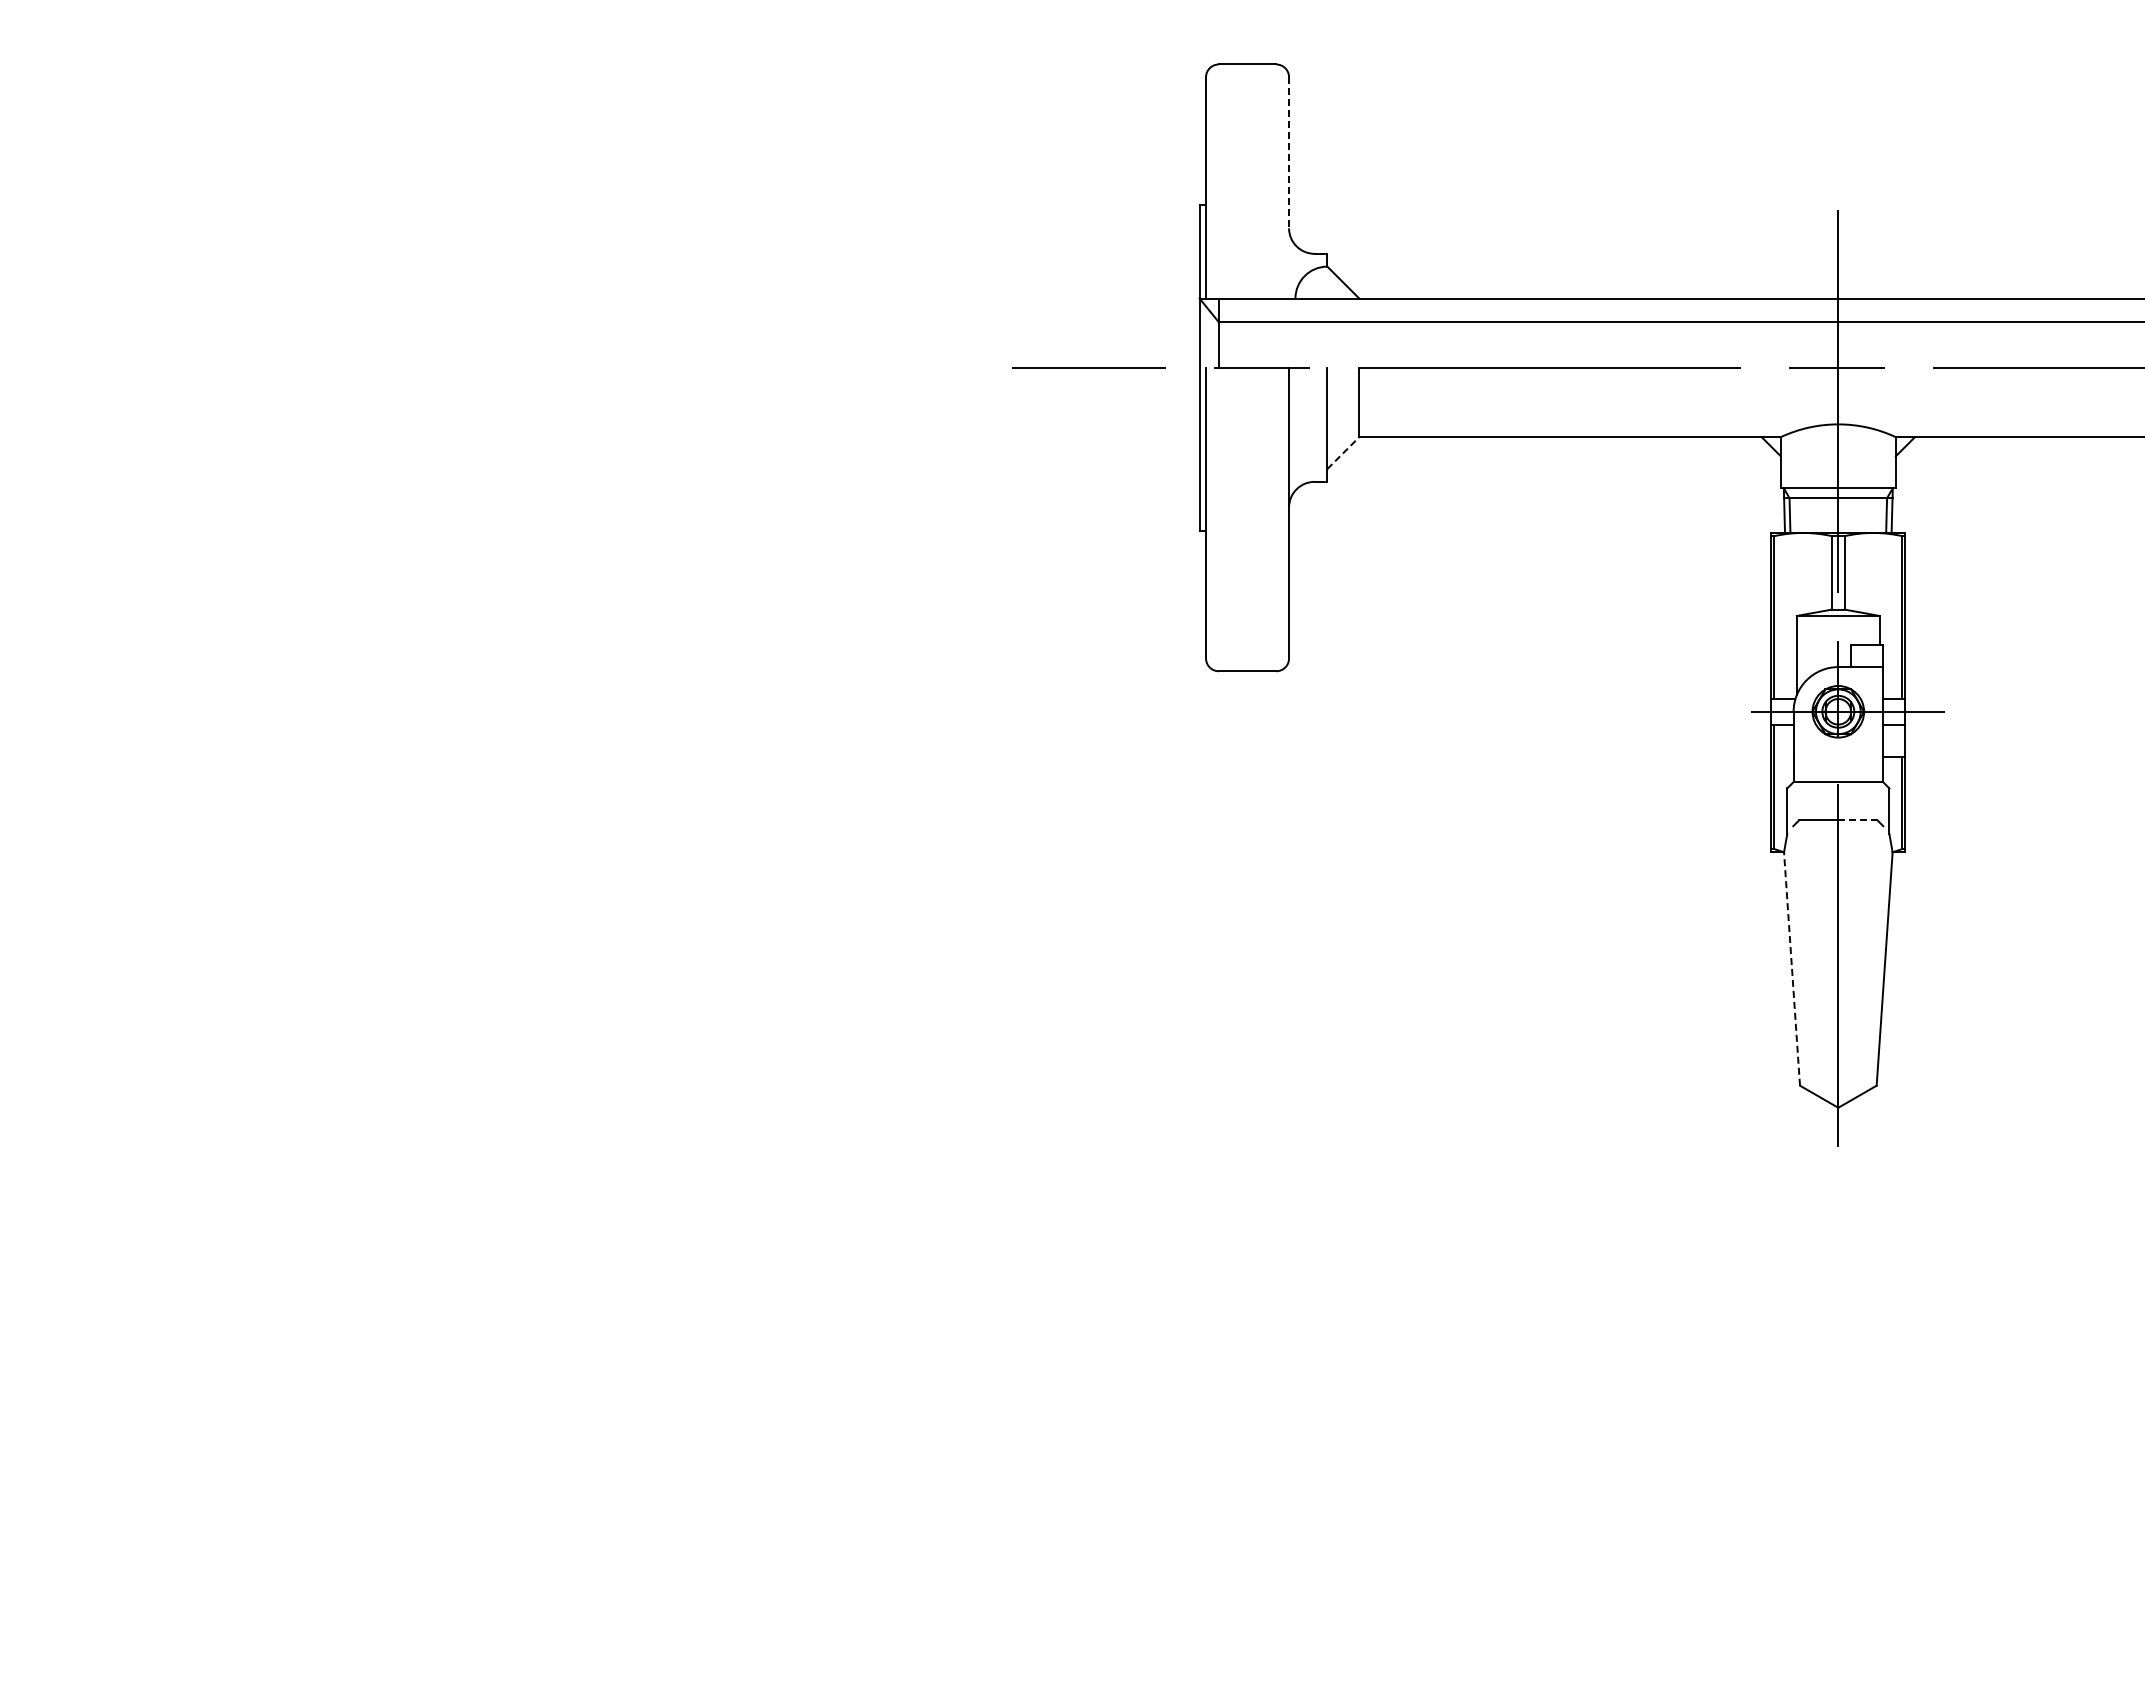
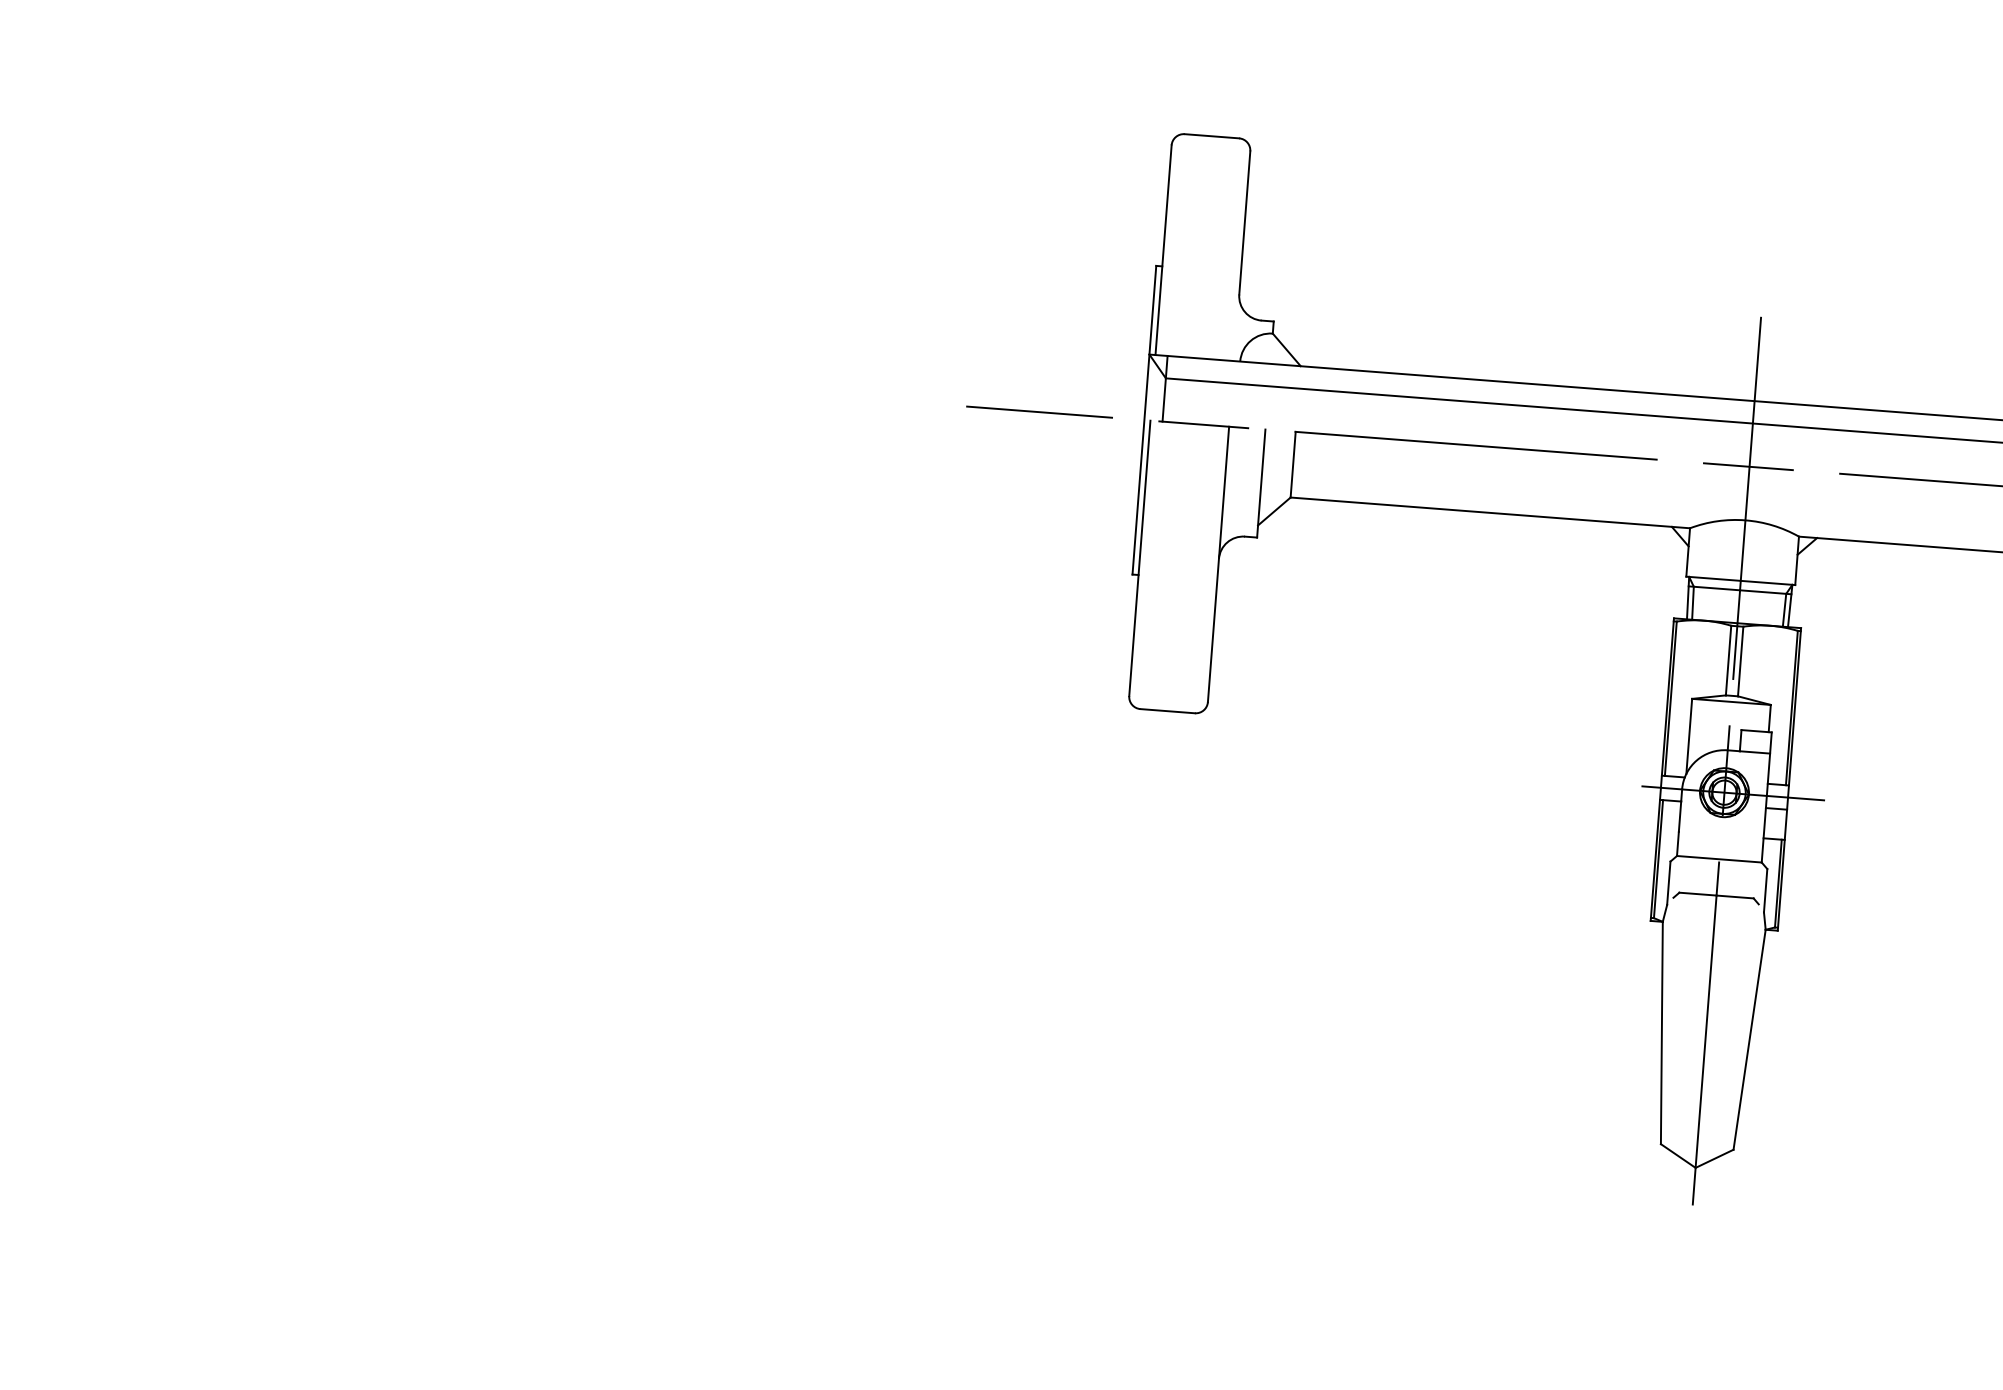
line: (1289, 152) -> (1245, 222), dashed -> solid
line: (1343, 453) -> (1274, 511), dashed -> solid
line: (1857, 820) -> (1734, 897), dashed -> solid
line: (1792, 969) -> (1662, 1033), dashed -> solid

